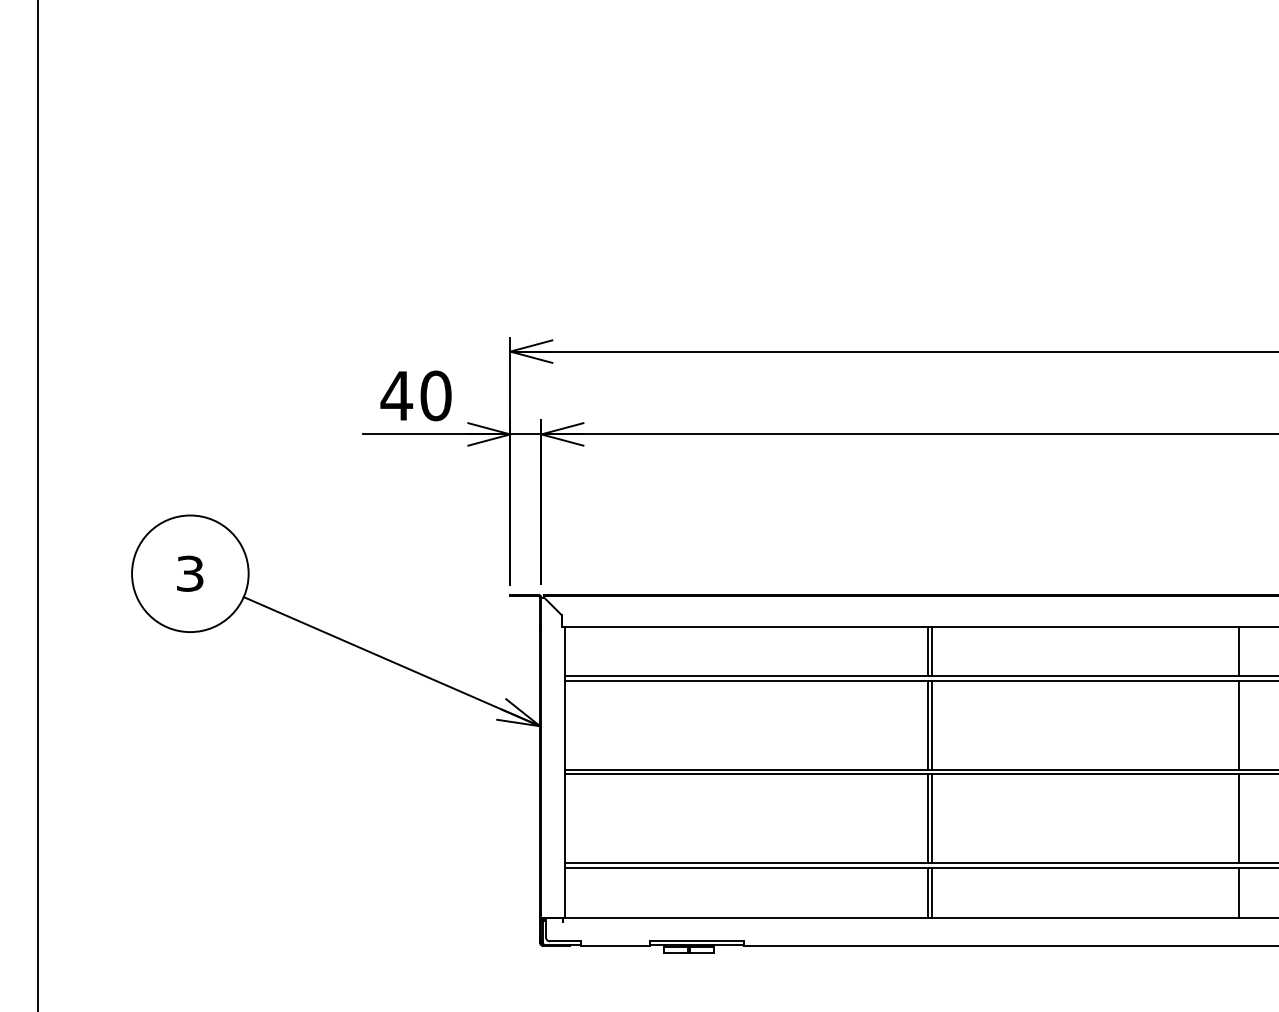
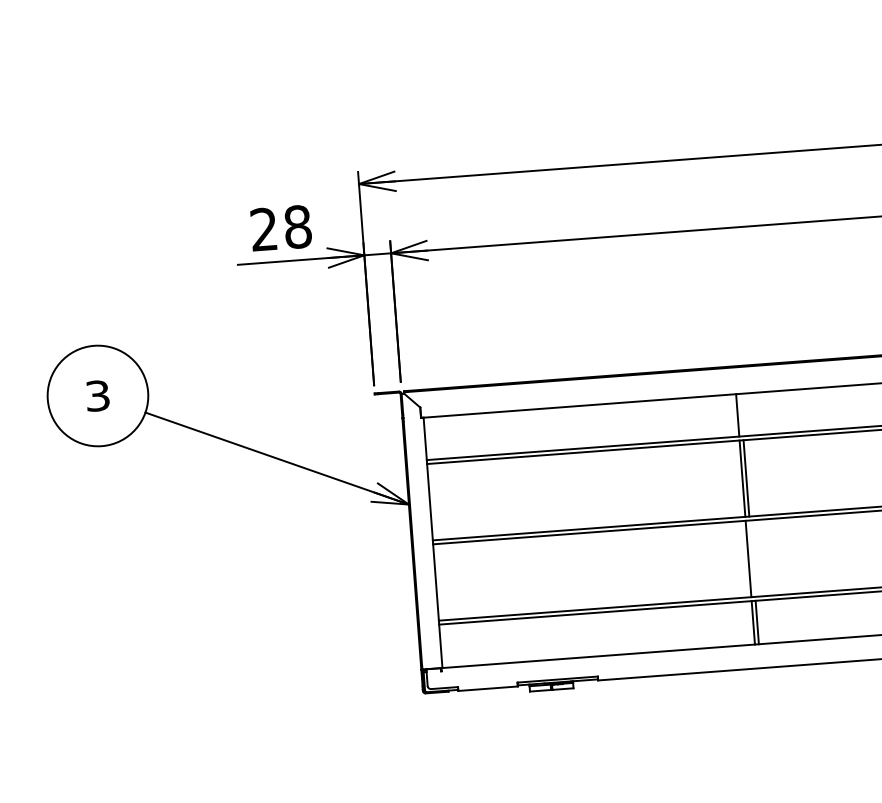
text: (415, 395) -> (280, 227), 40 -> 28
line: (932, 651) -> (741, 414), removed
line: (932, 818) -> (752, 558), removed

